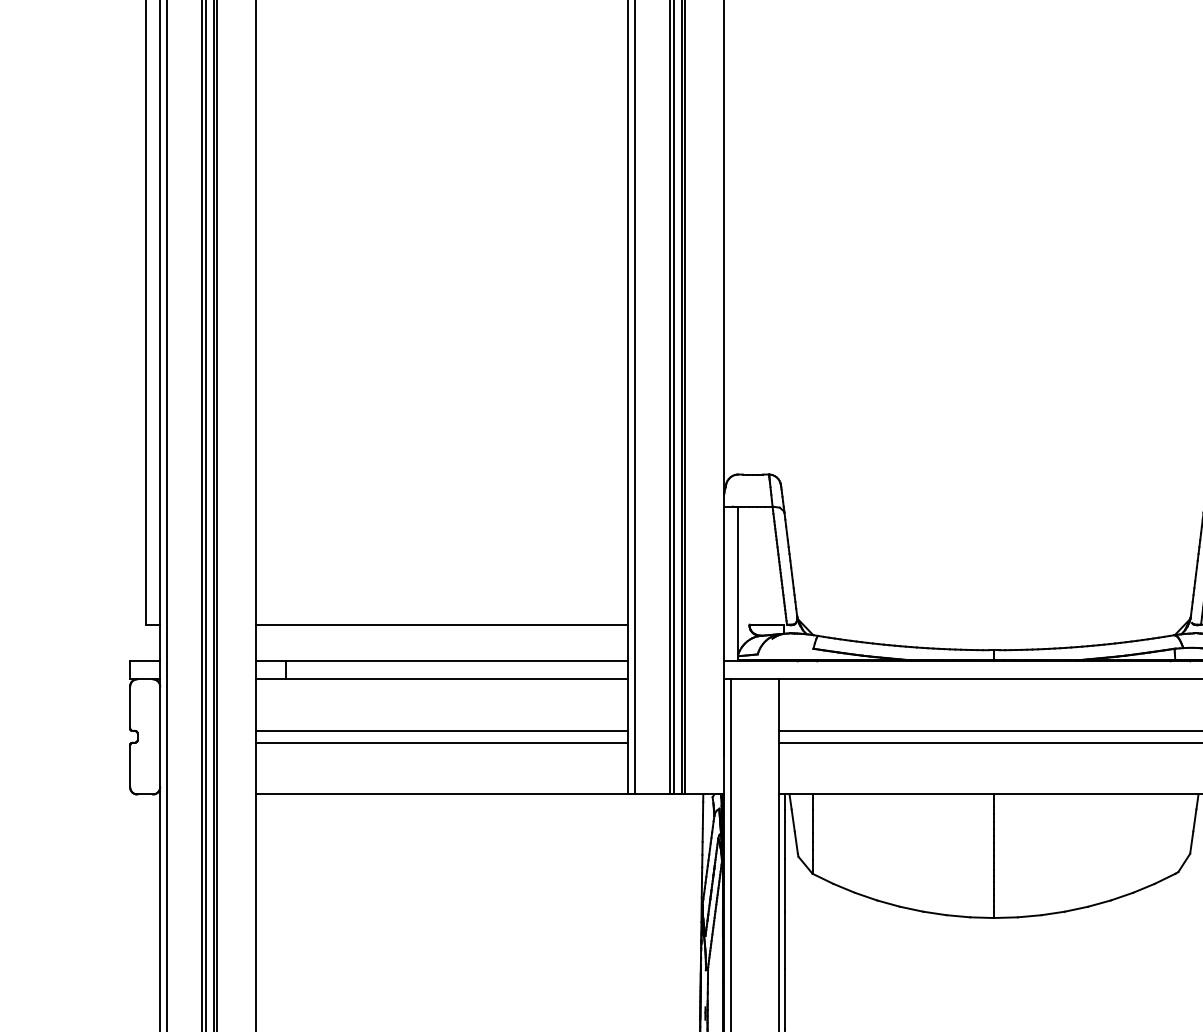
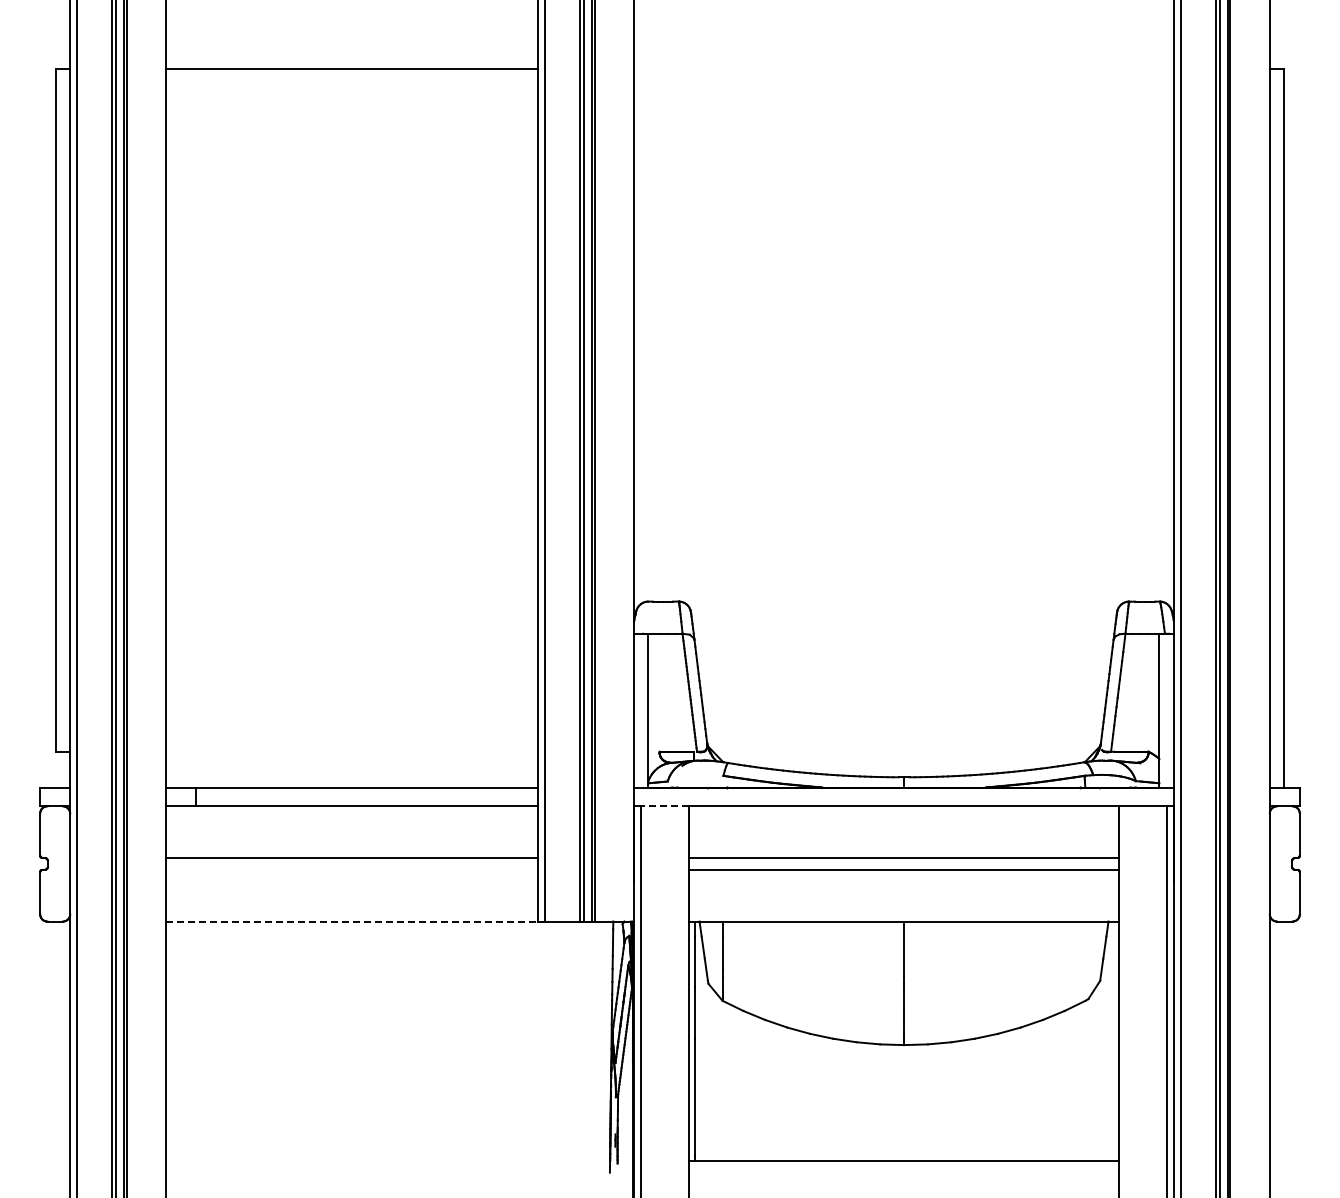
line: (442, 625) -> (352, 752), removed
line: (755, 679) -> (665, 806), solid -> dashed
line: (442, 742) -> (352, 869), removed
line: (442, 794) -> (352, 921), solid -> dashed

